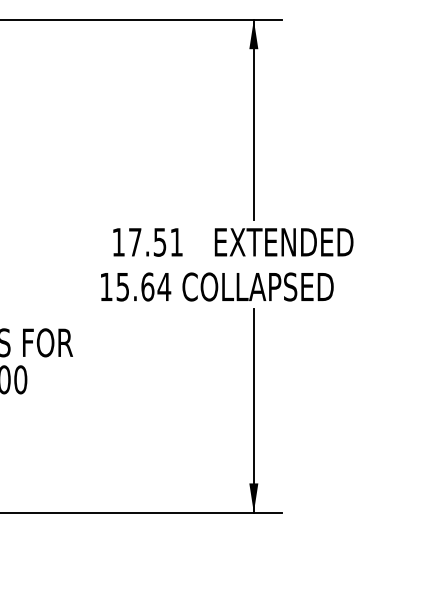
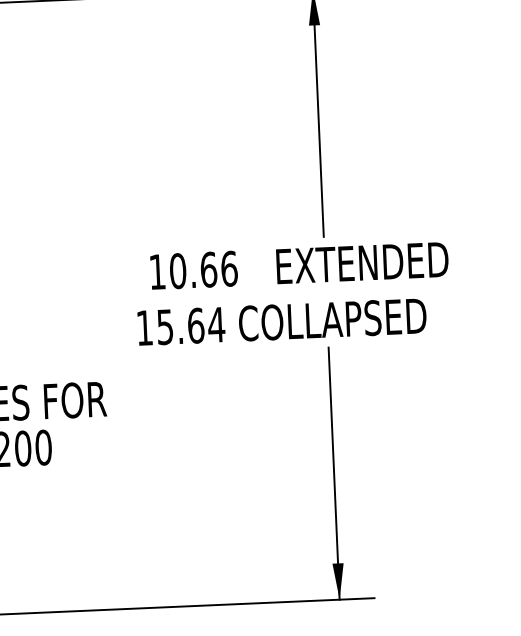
text: (155, 241) -> (203, 269), 17.51 -> 10.66

